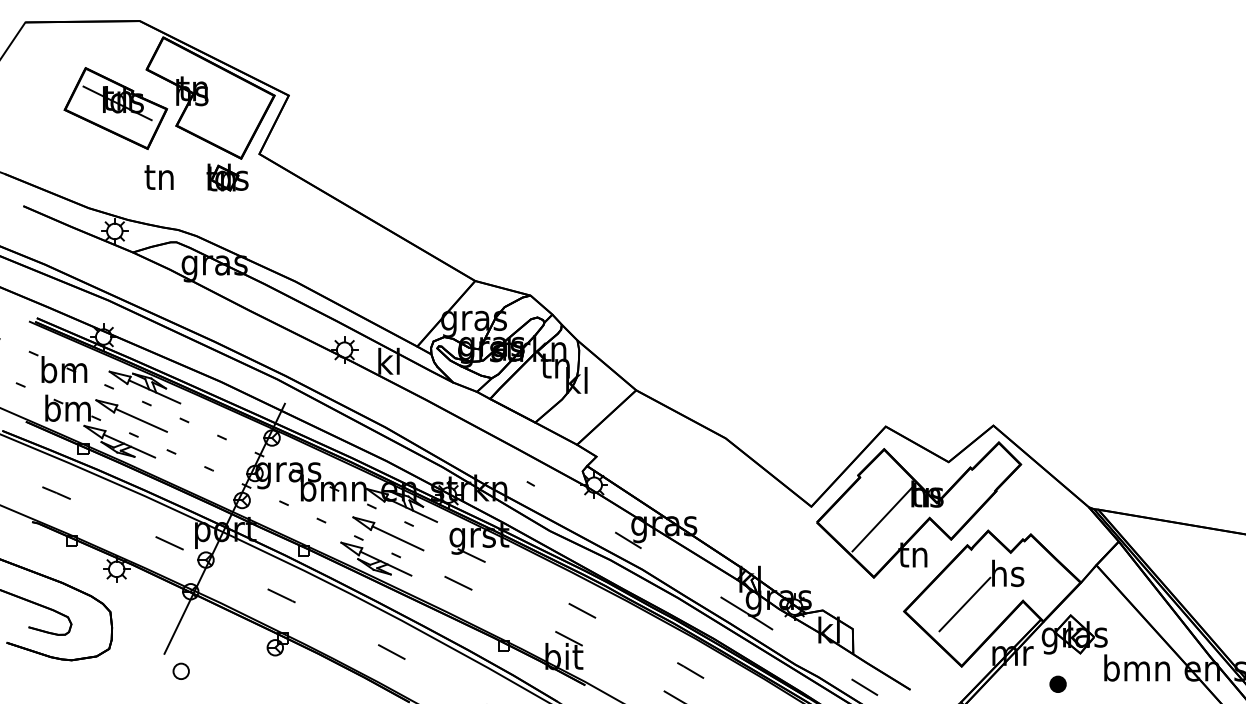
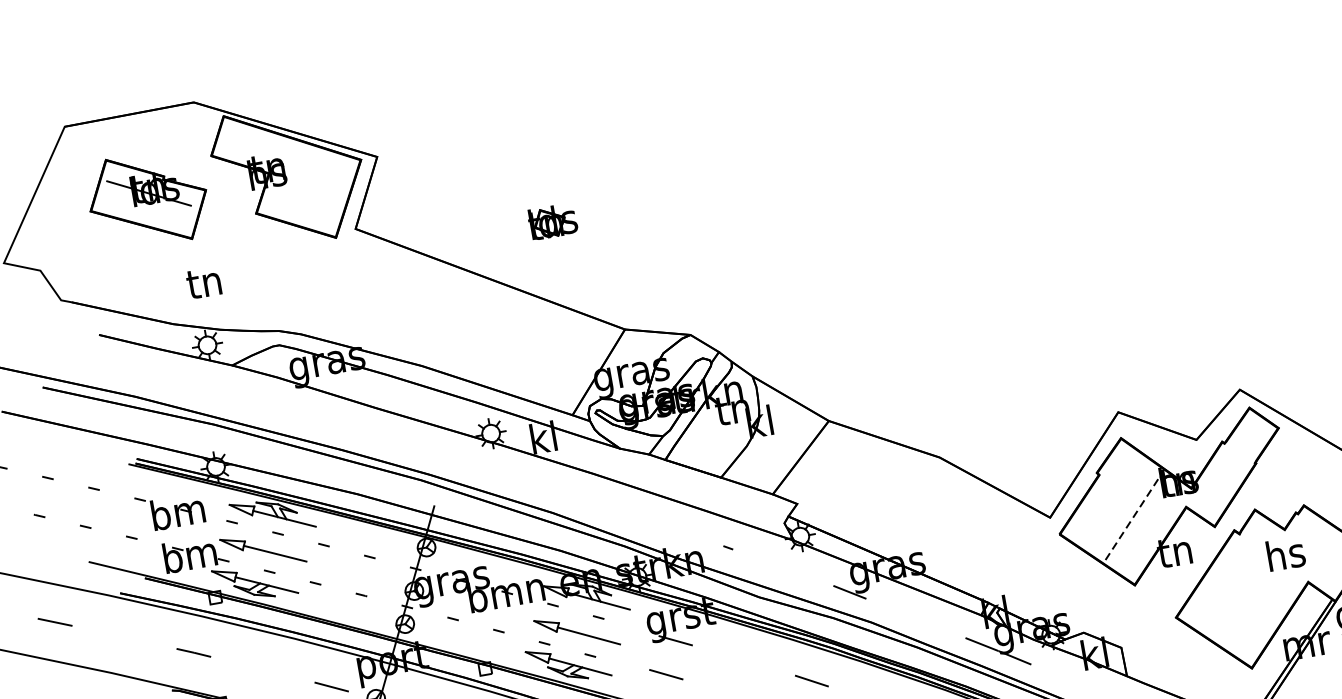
part: (115, 108) -> (147, 199), moved
text: (158, 177) -> (203, 283), moved
part: (227, 177) -> (552, 221), moved
line: (882, 519) -> (1133, 517), solid -> dashed
line: (964, 604) -> (1242, 597), removed

